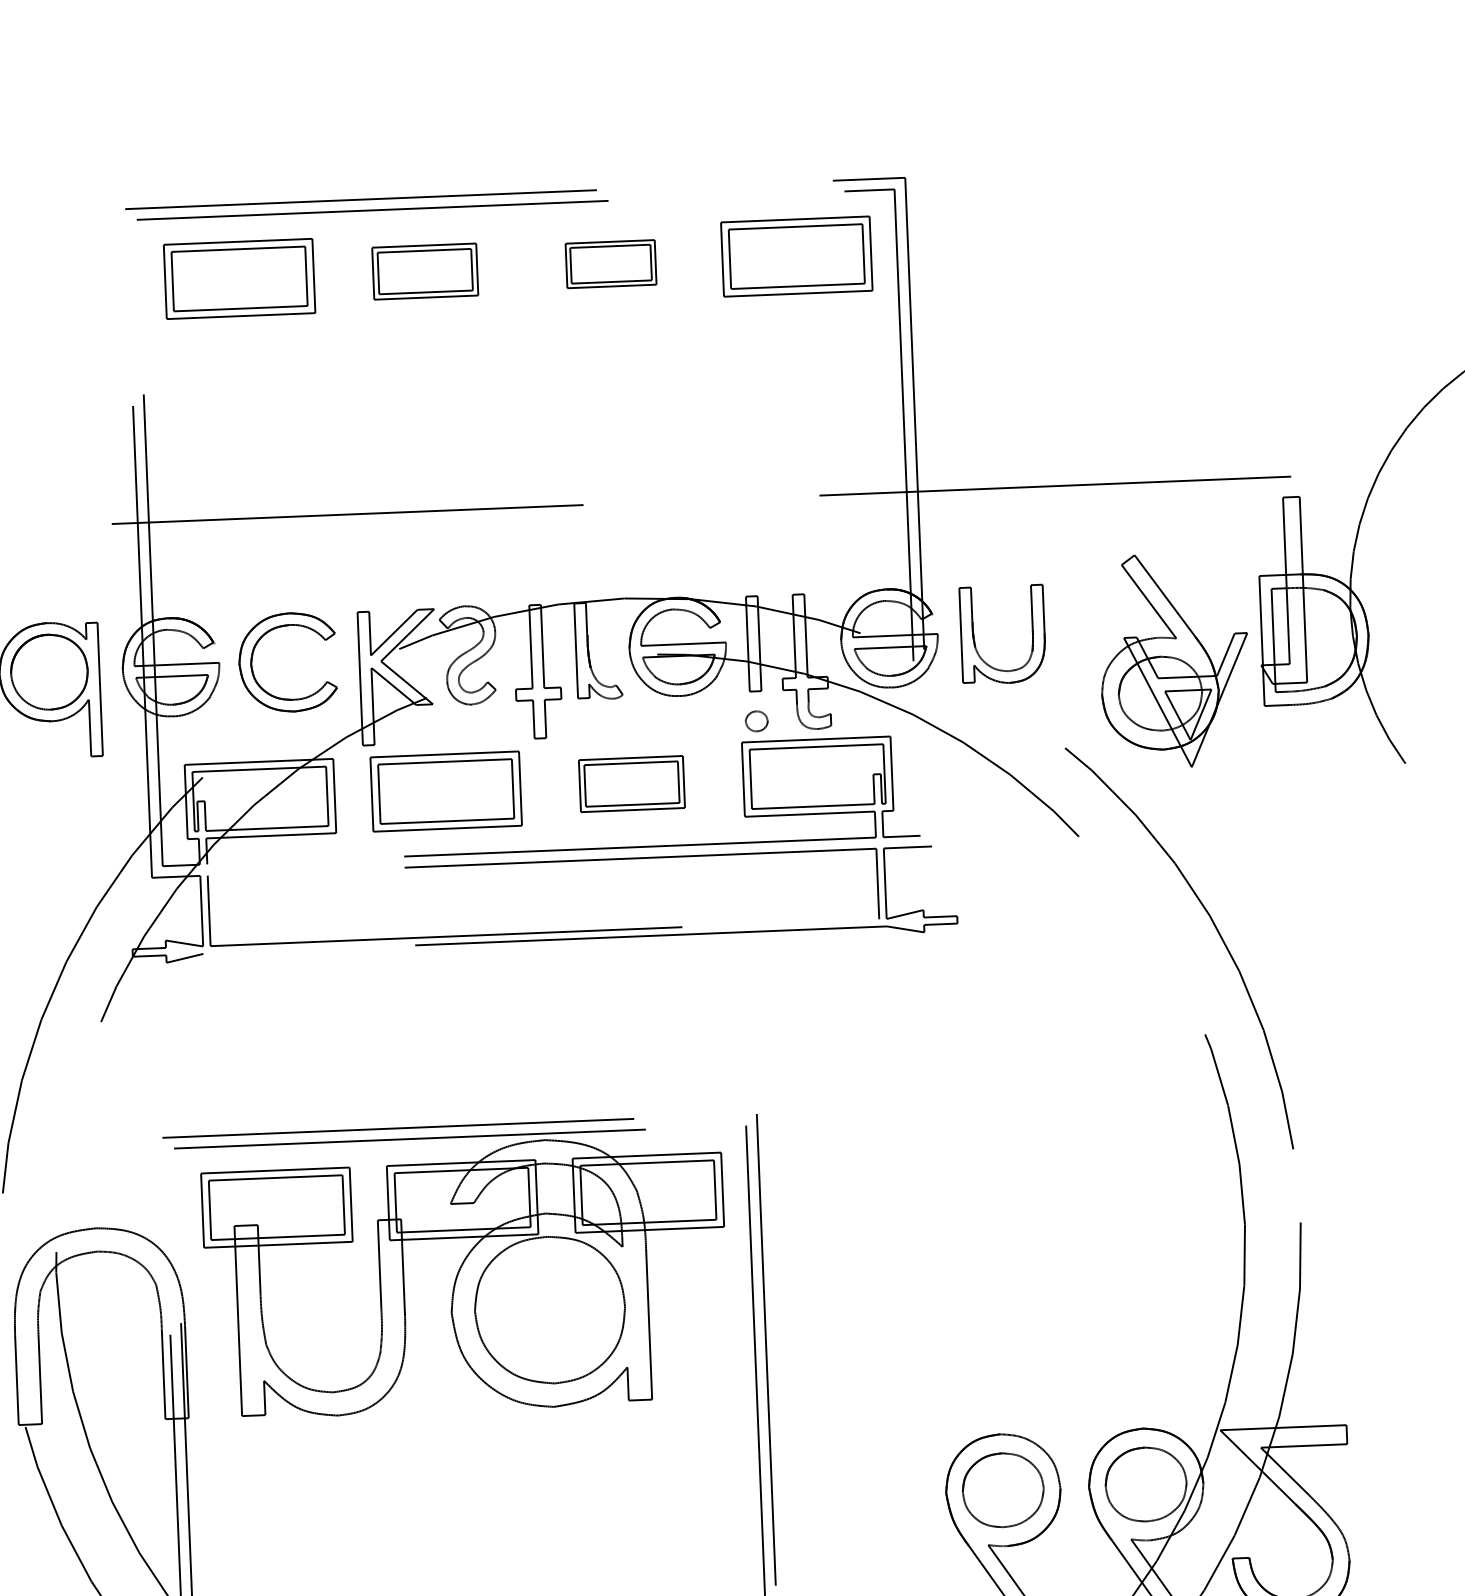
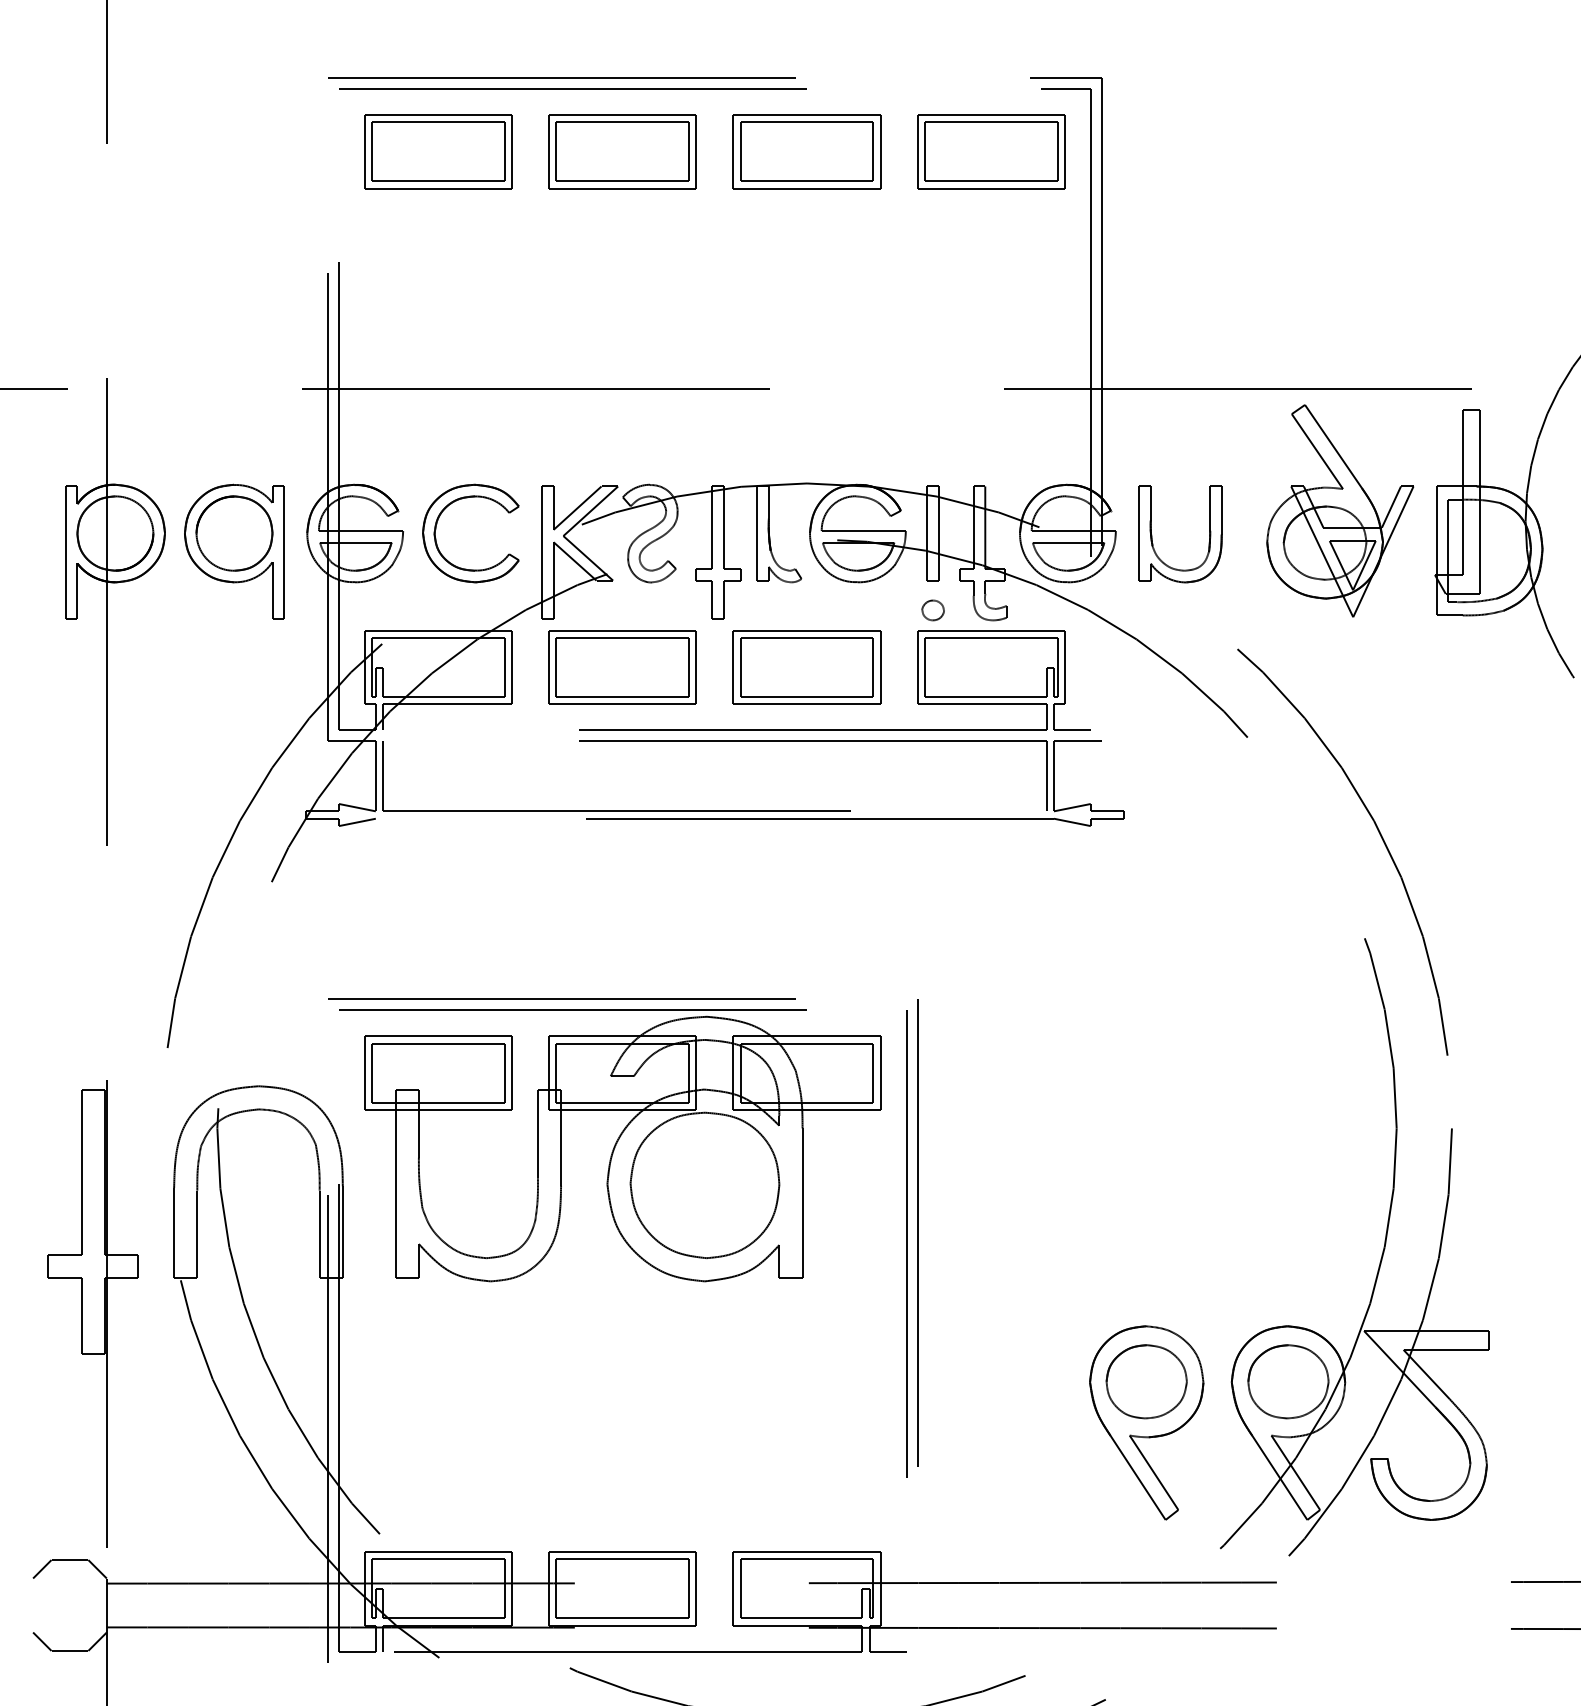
part: (610, 263) -> (806, 151), size x1.67
part: (425, 271) -> (622, 151), size x1.43
part: (1174, 660) -> (1340, 510), moved
part: (631, 784) -> (806, 667), size x1.43

